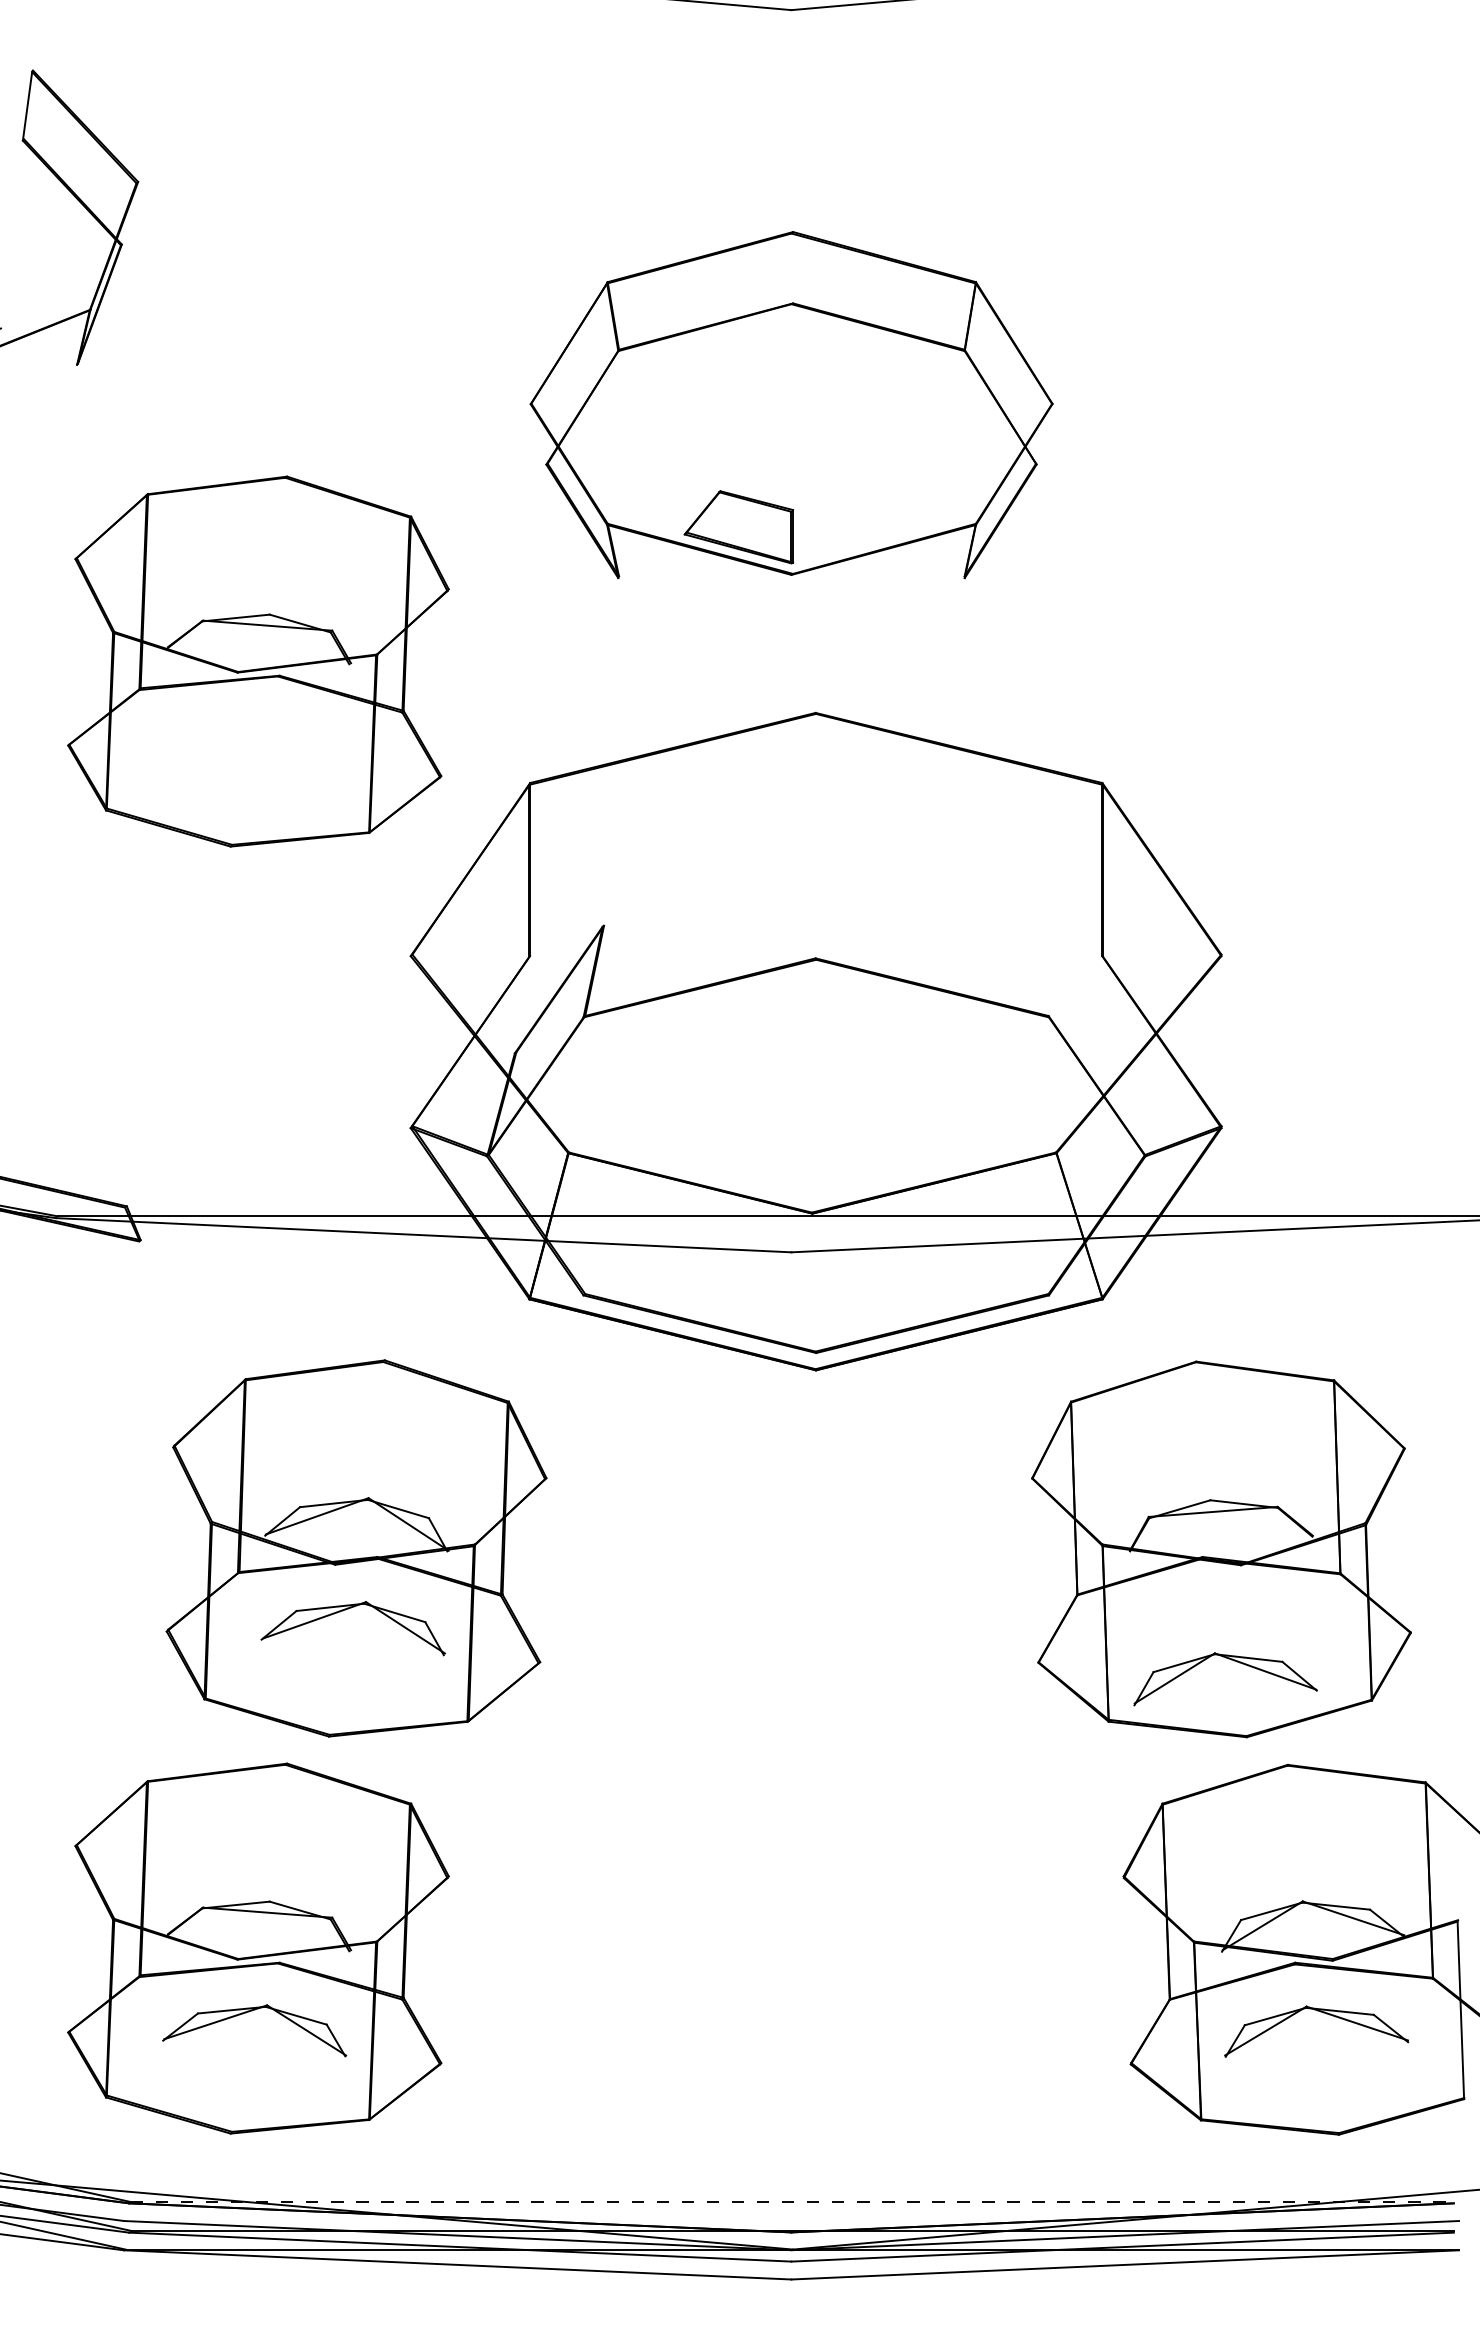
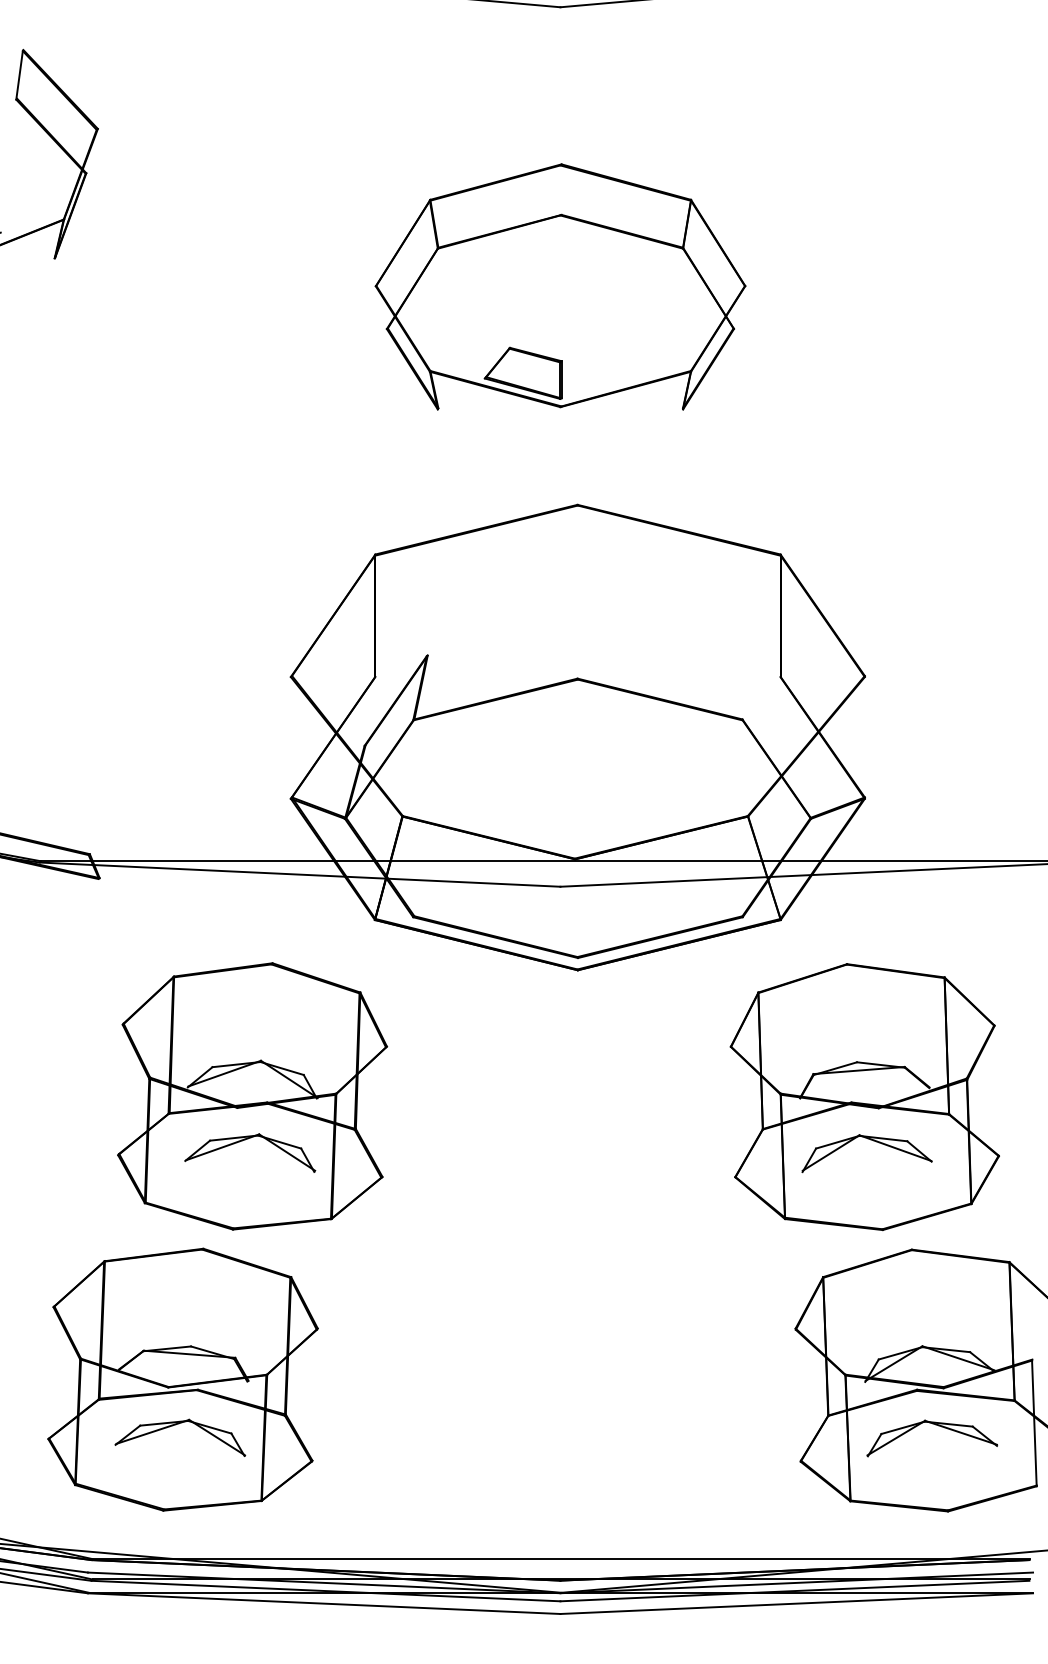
part: (258, 661) -> (183, 468), removed
part: (1231, 1660) -> (871, 1140), moved
line: (792, 2201) -> (561, 1558), dashed -> solid

